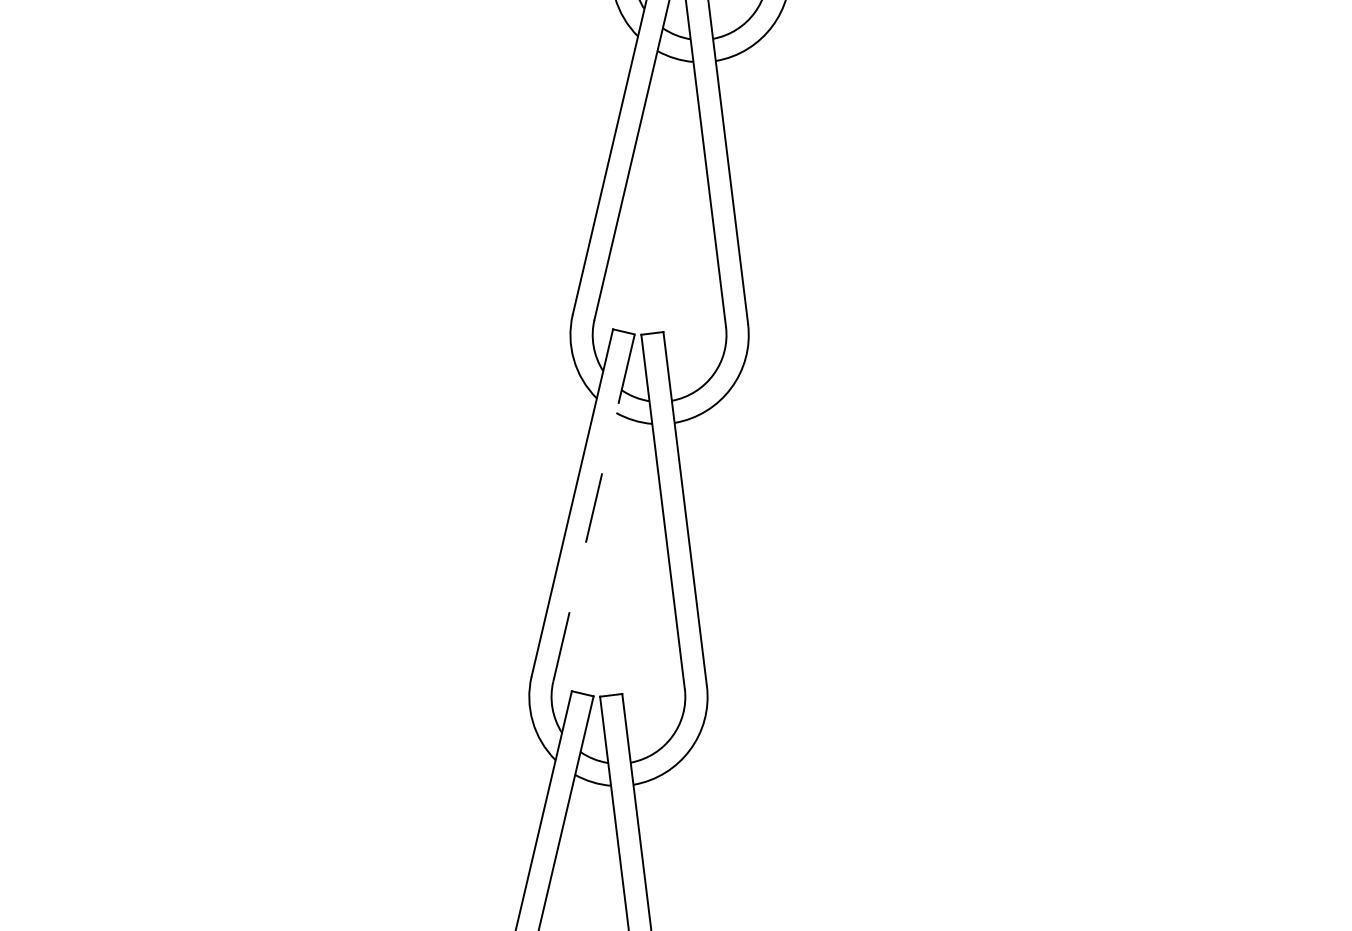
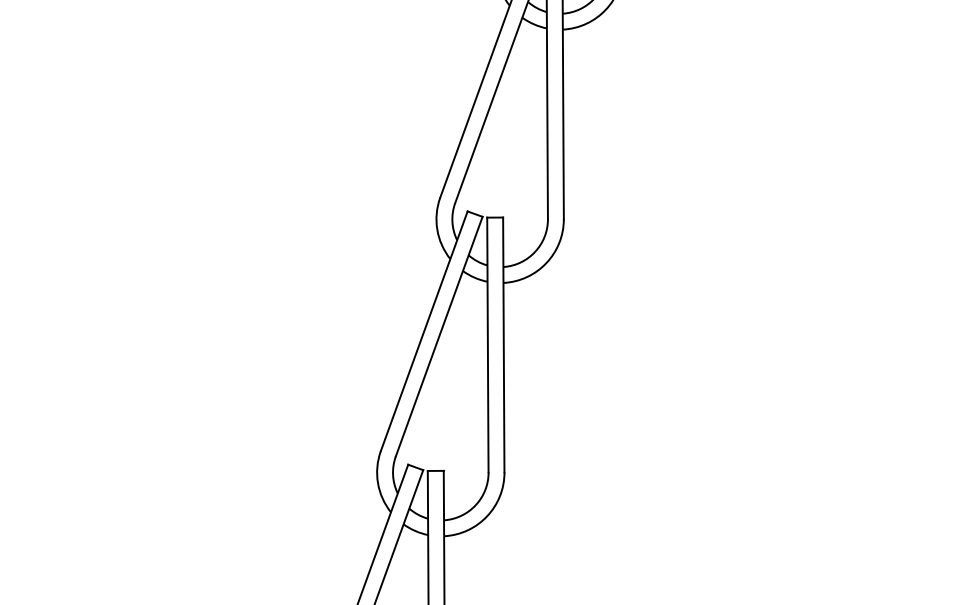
line: (593, 508) -> (438, 336), dashed -> solid

